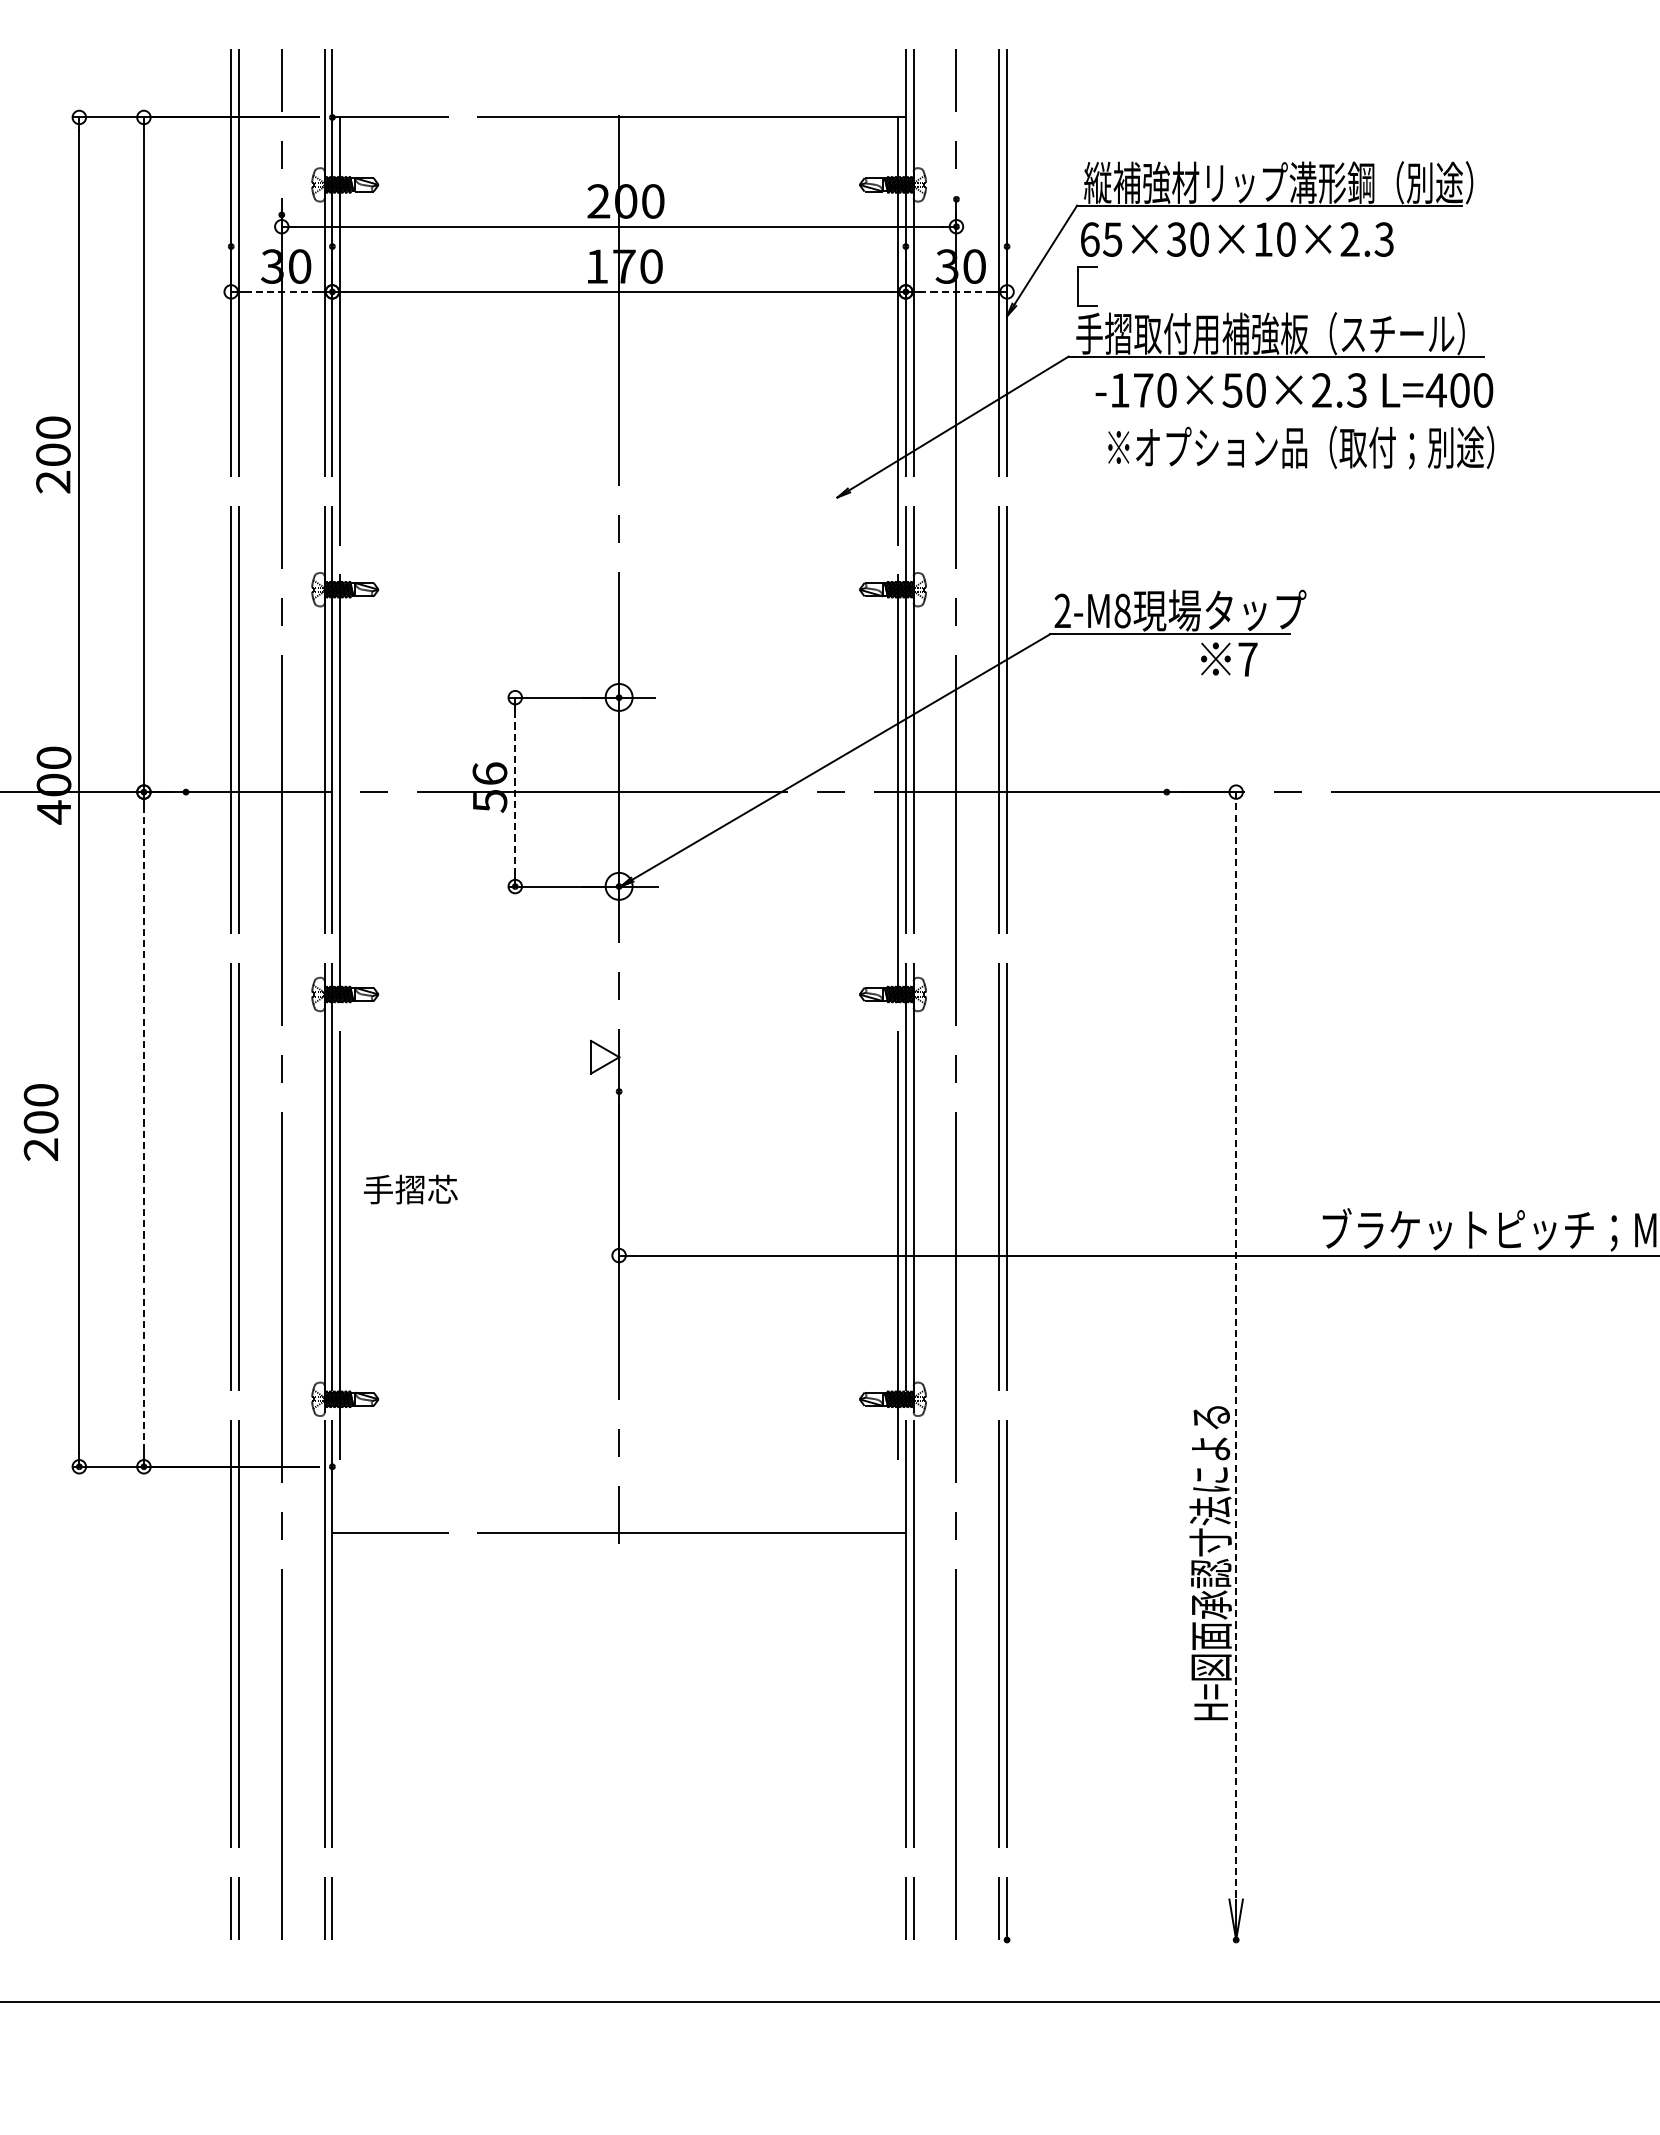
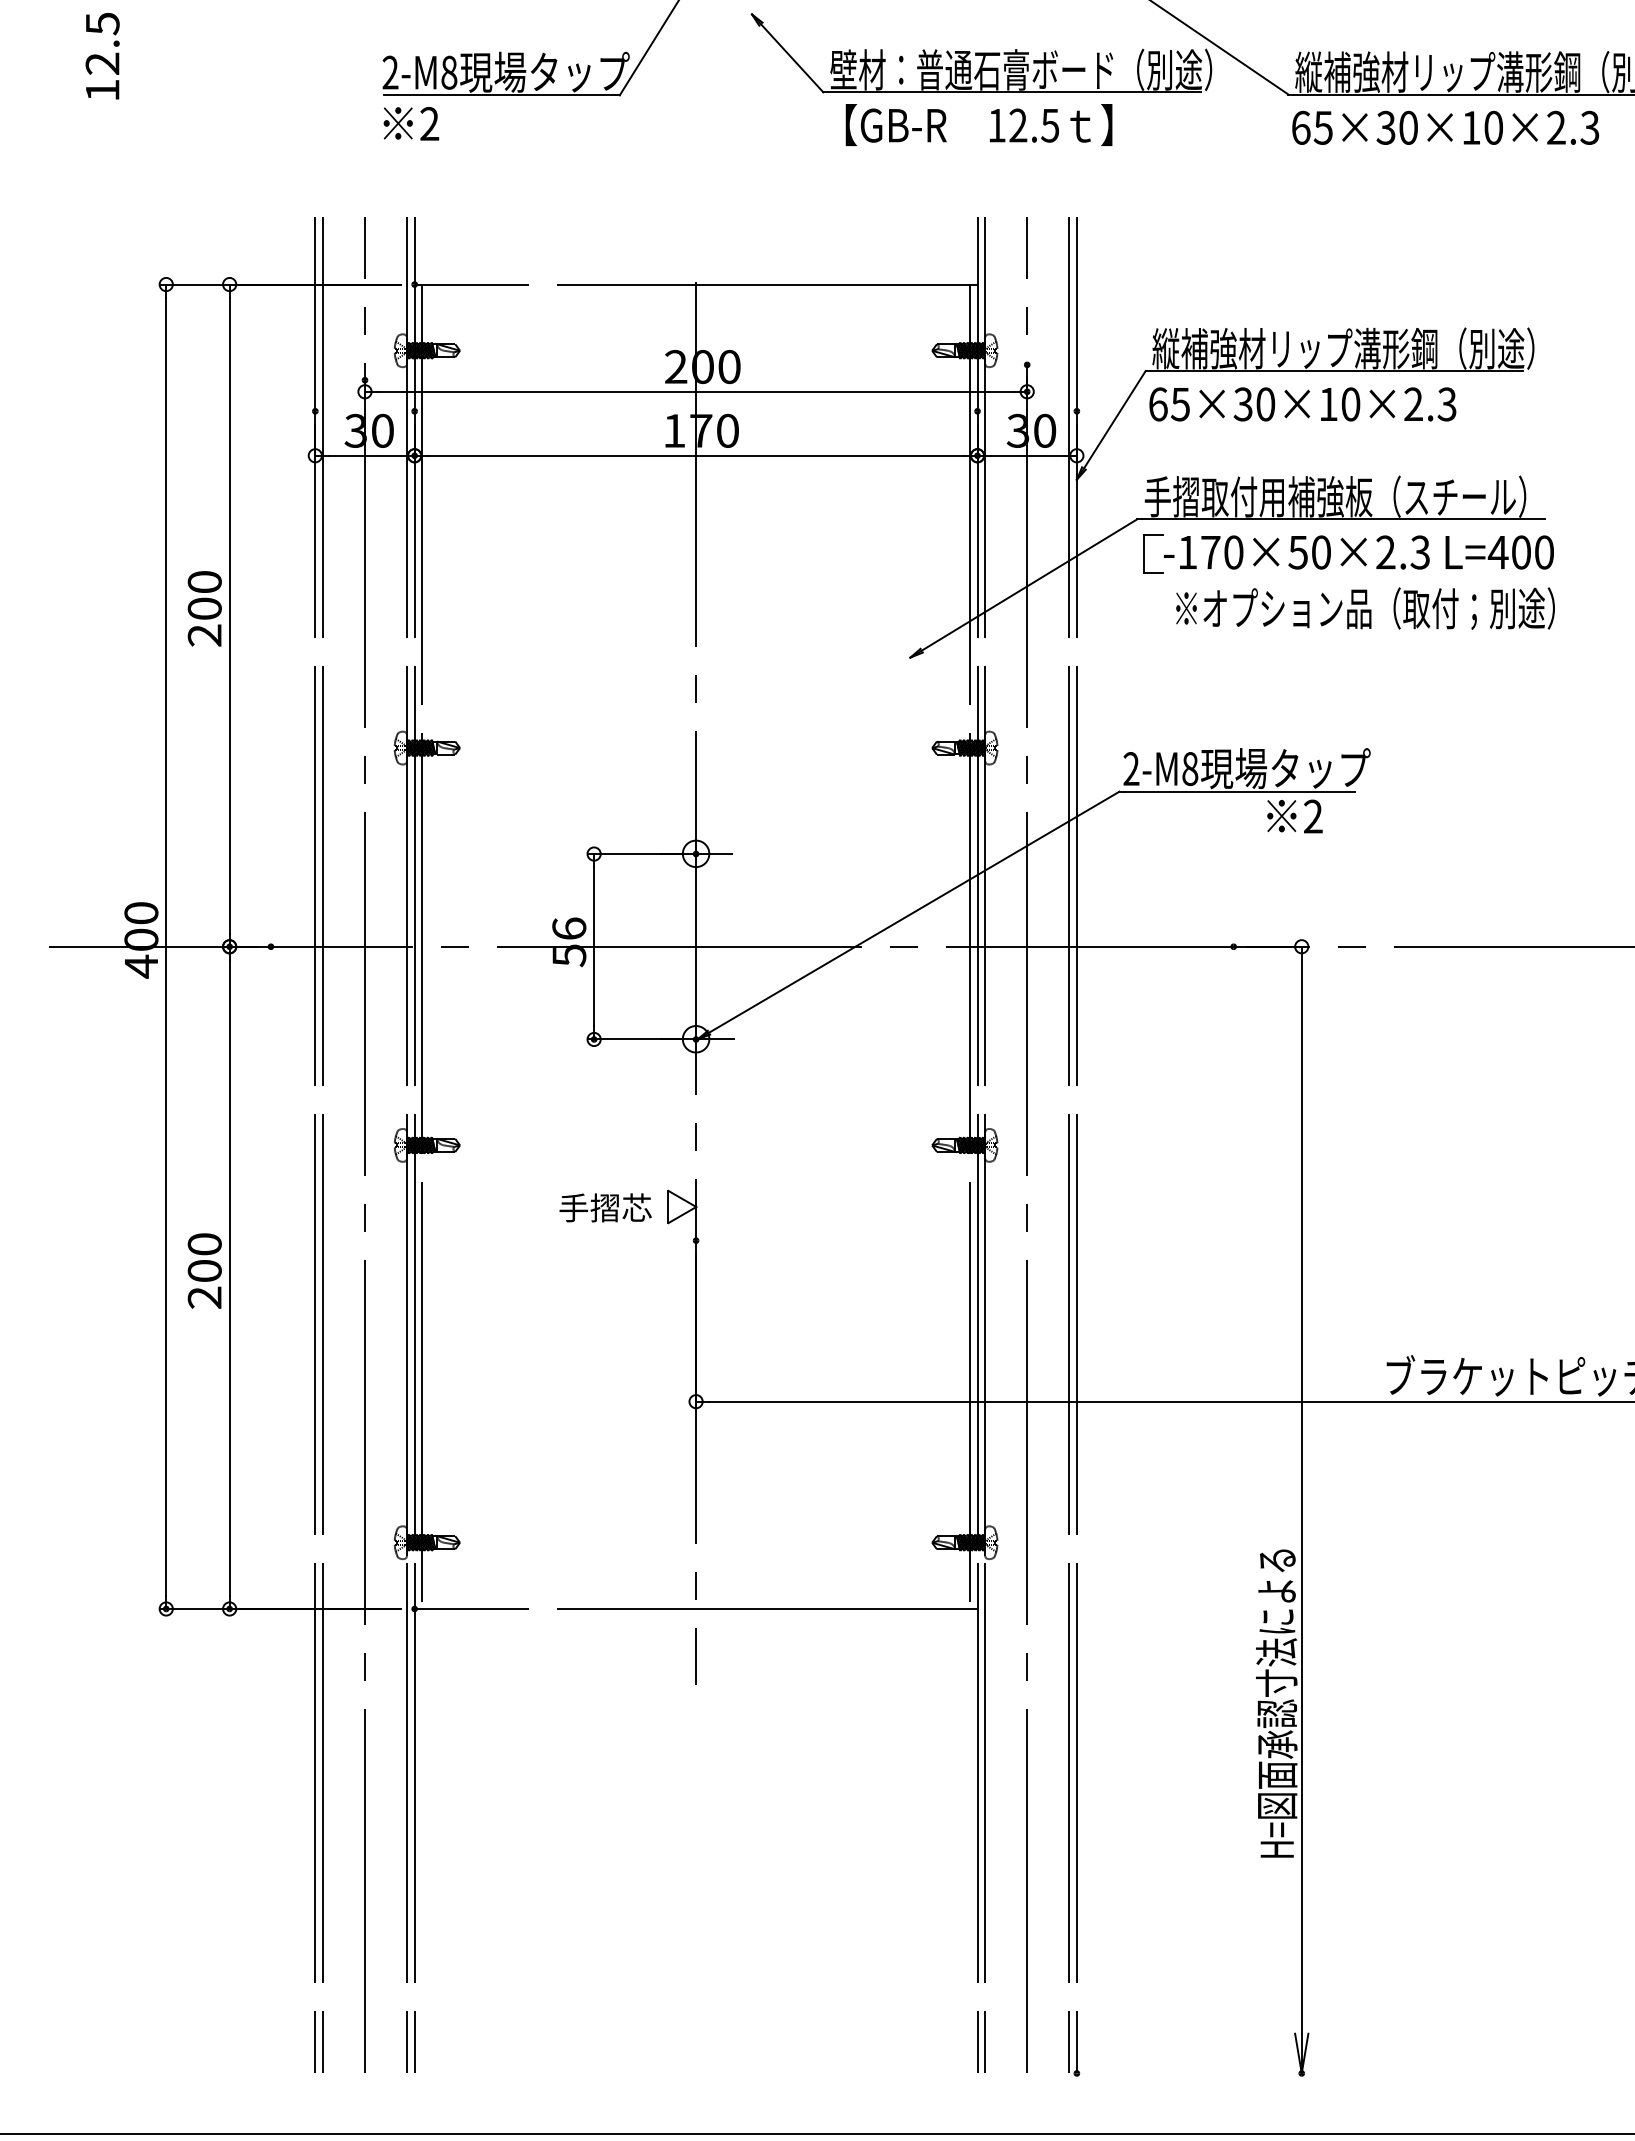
part: (1078, 286) -> (1144, 553), moved
line: (282, 291) -> (365, 455), dashed -> solid
line: (955, 291) -> (1026, 455), dashed -> solid
text: (53, 454) -> (204, 608), moved
text: (1248, 659) -> (1313, 816), 7 -> 2
line: (515, 792) -> (594, 947), dashed -> solid
text: (40, 1121) -> (204, 1270), moved
line: (143, 1129) -> (229, 1277), dashed -> solid
text: (410, 1189) -> (605, 1207), moved
line: (1235, 1346) -> (1301, 1490), dashed -> solid
line: (618, 1532) -> (695, 1608), moved

